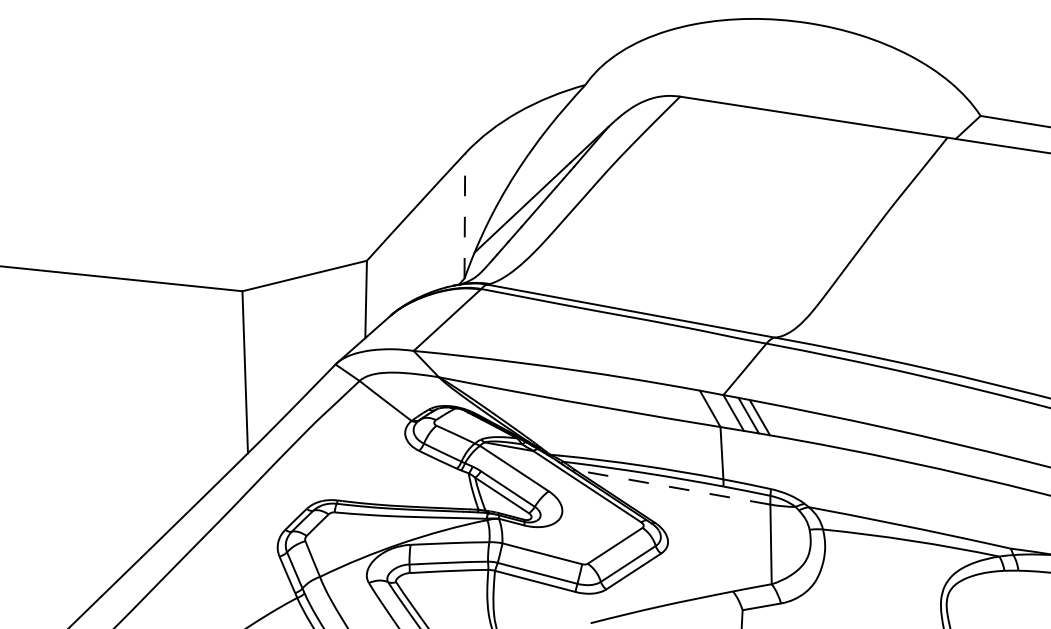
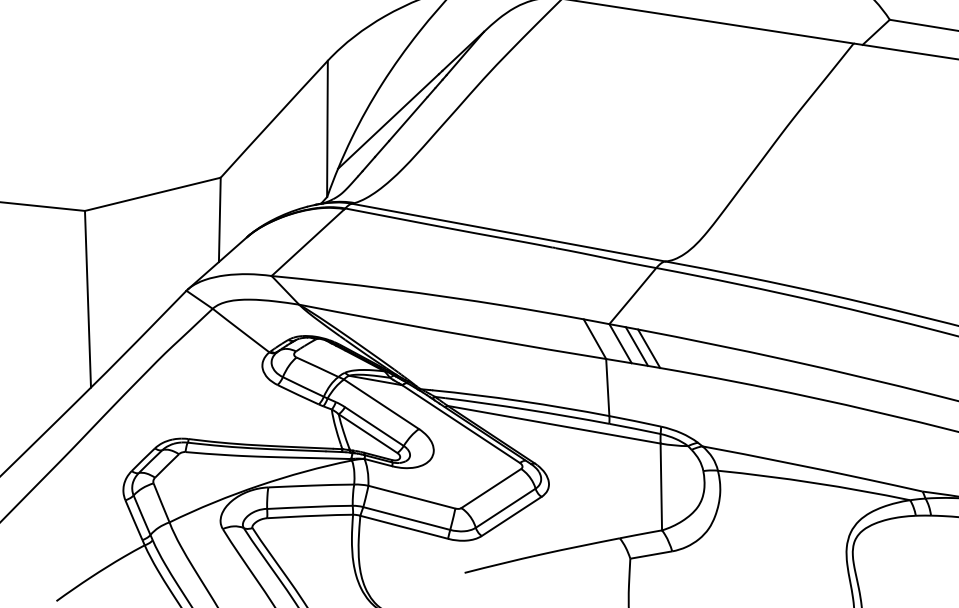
line: (464, 216) -> (327, 129), dashed -> solid
line: (672, 487) -> (553, 424), dashed -> solid

